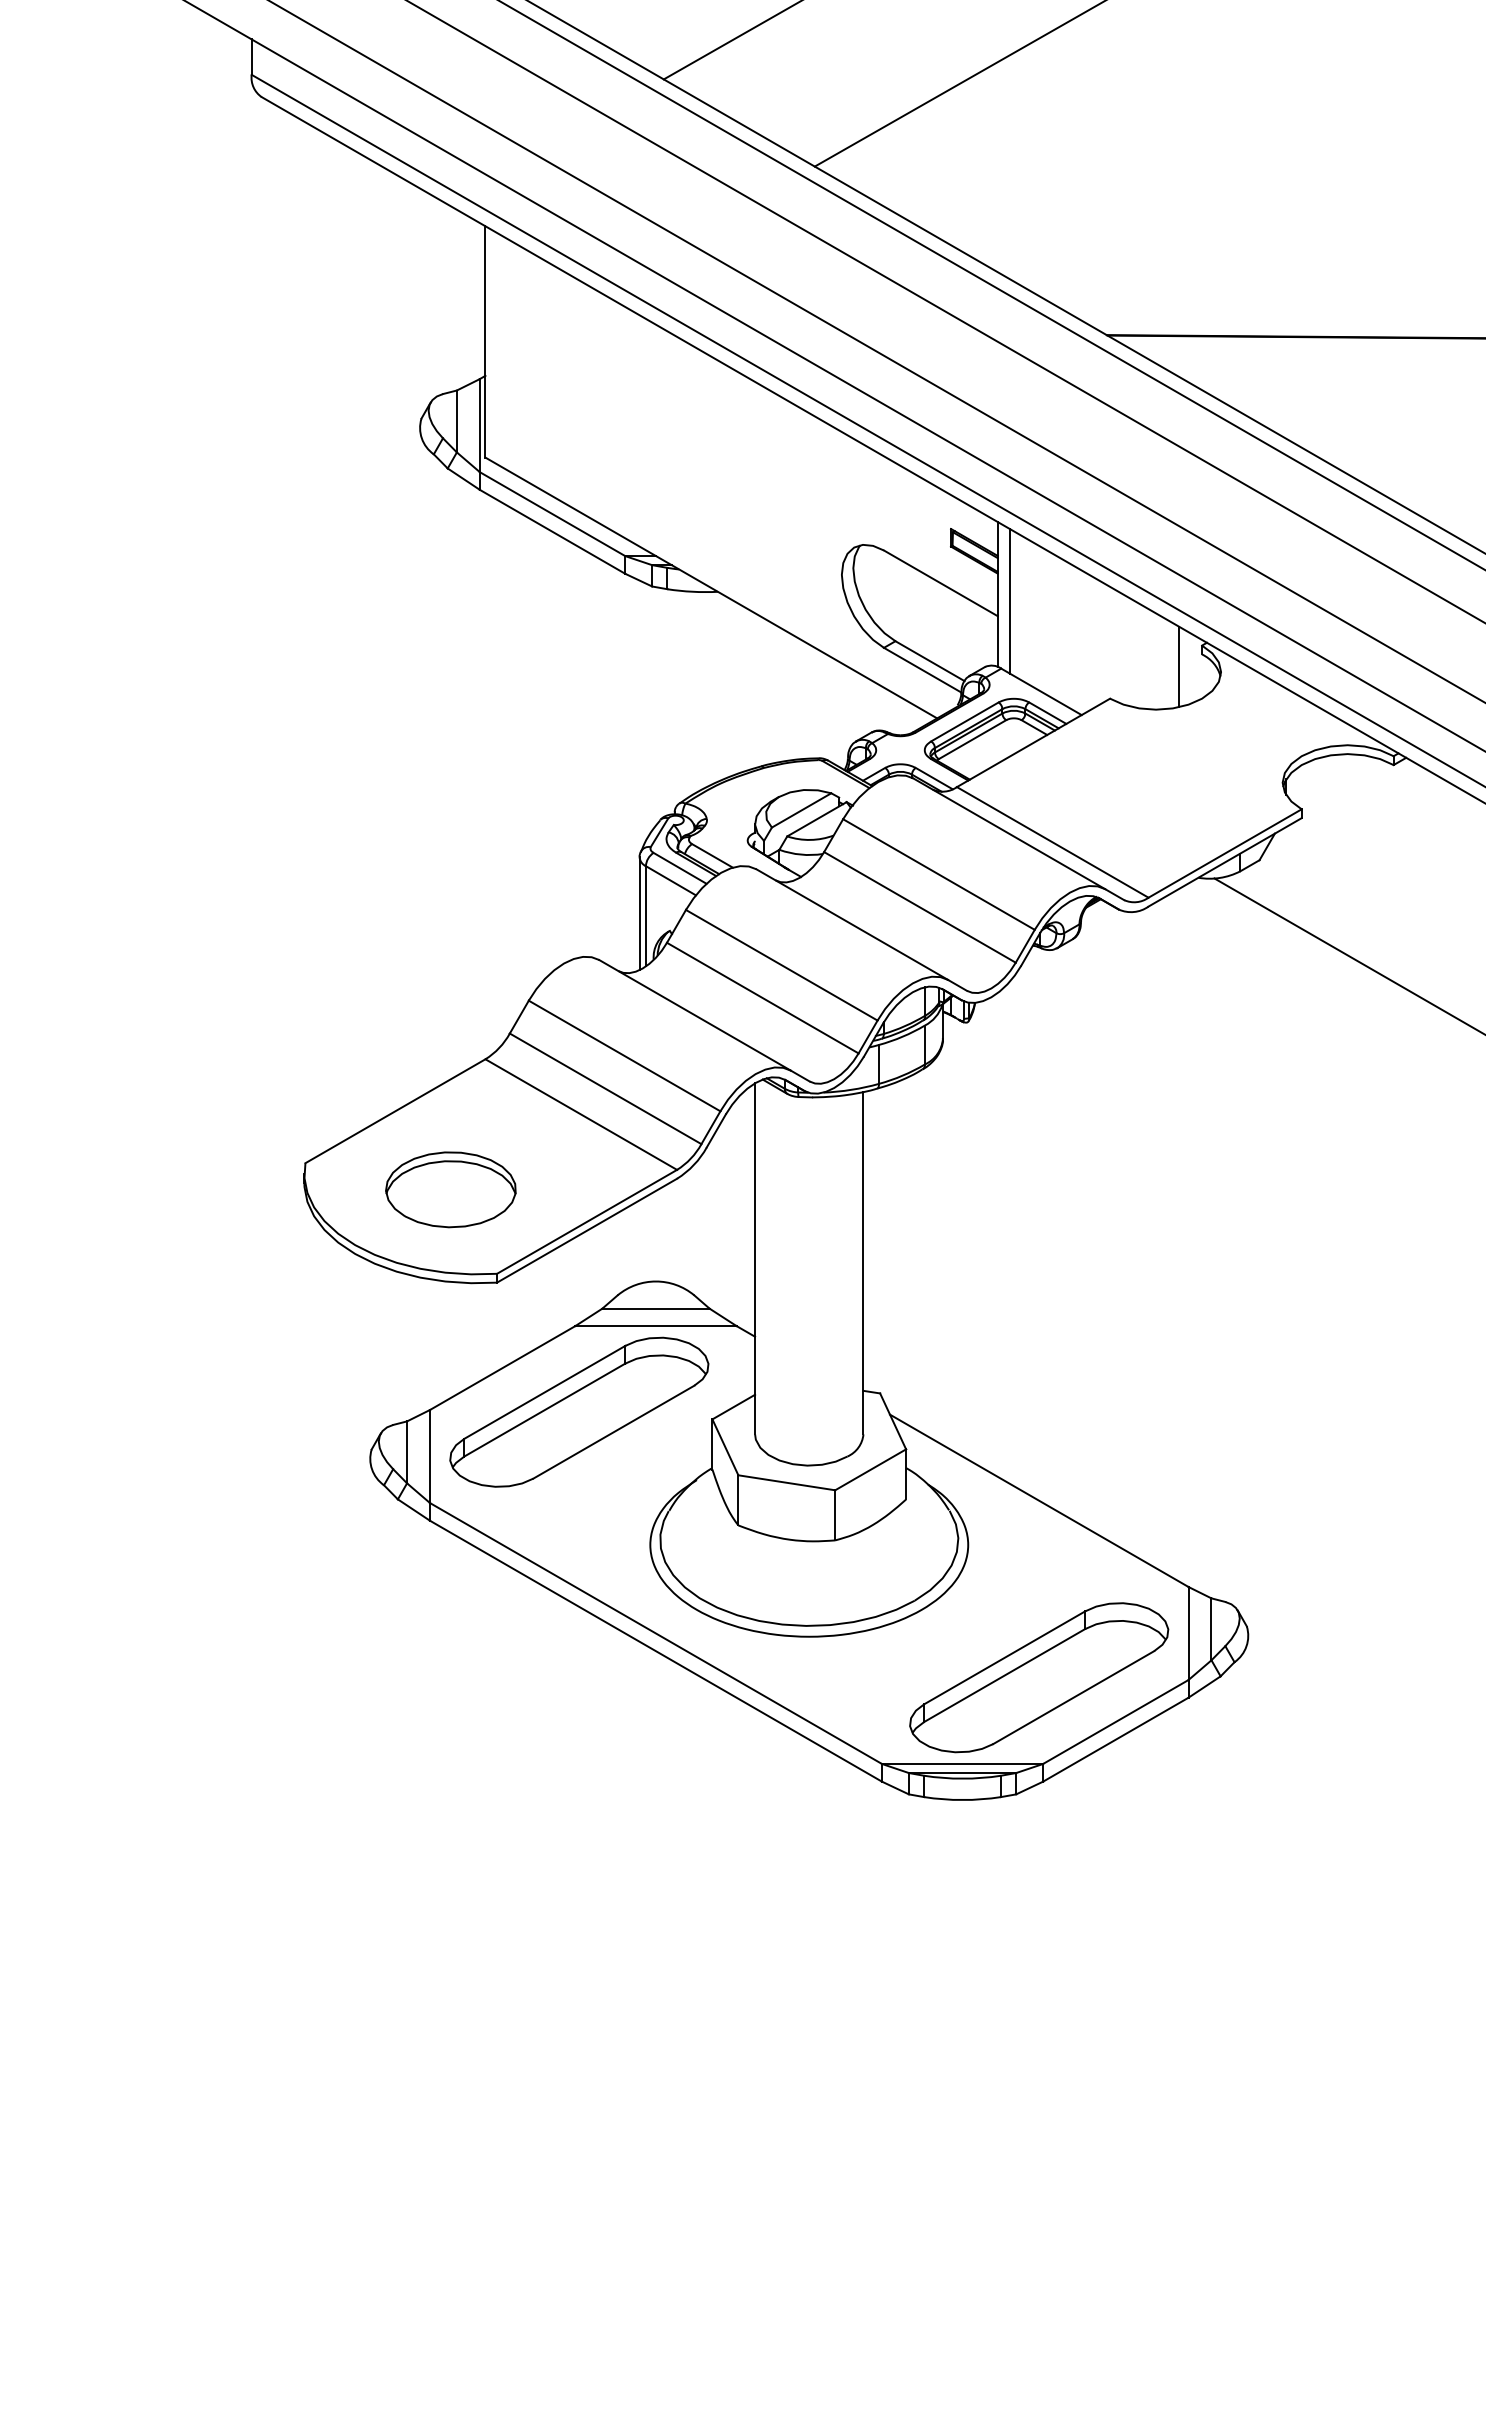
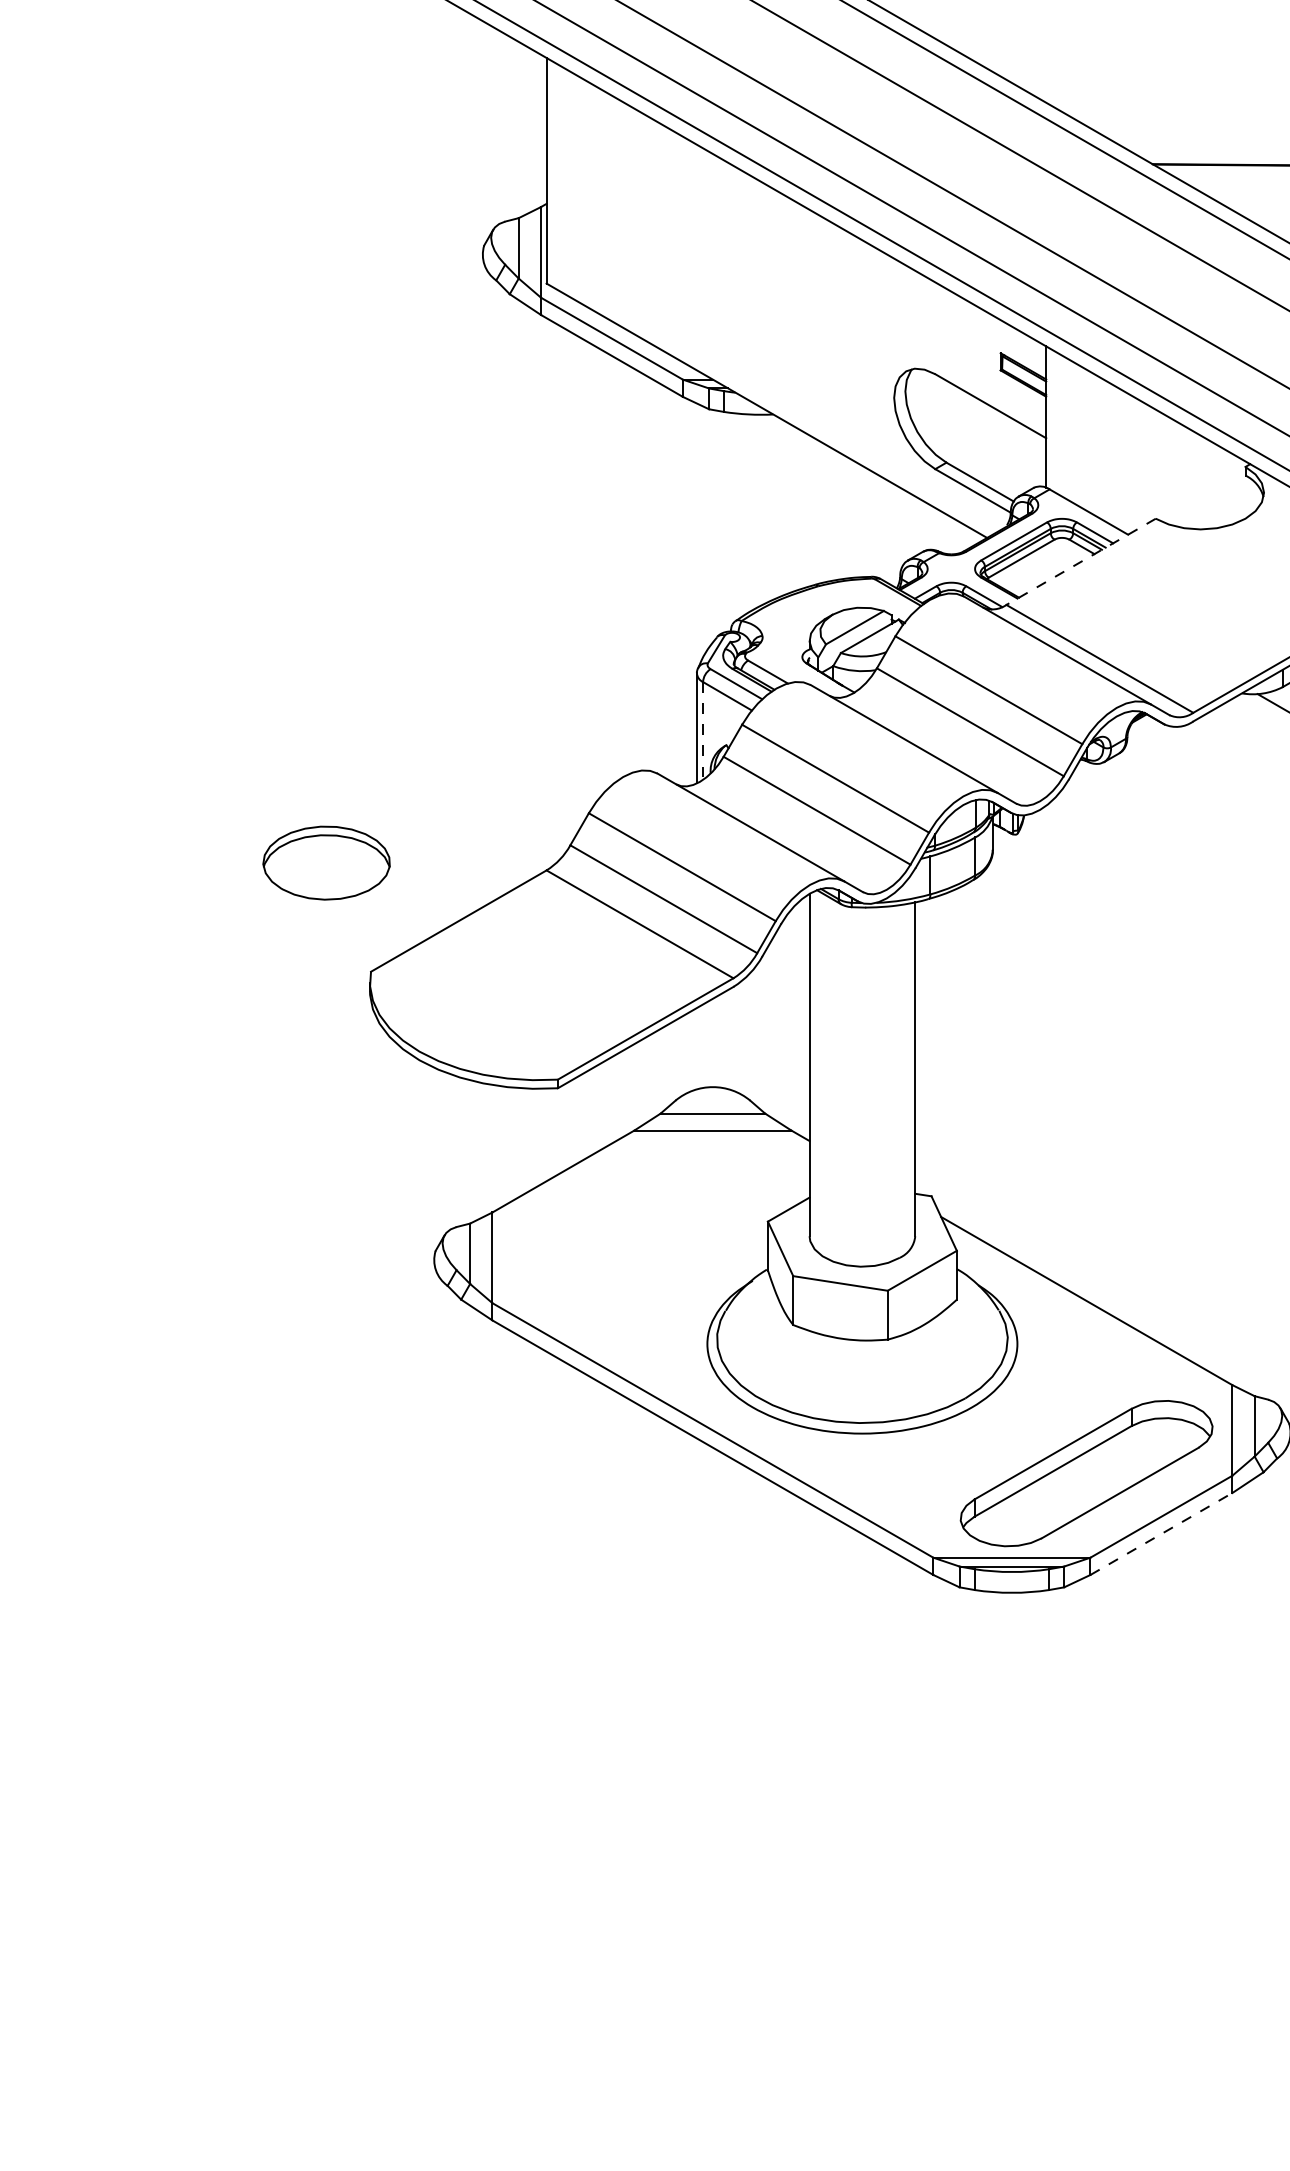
line: (1010, 601) -> (1058, 423), removed
line: (1179, 666) -> (1223, 487), removed
line: (1033, 743) -> (1081, 562), solid -> dashed
line: (645, 916) -> (702, 731), solid -> dashed
part: (450, 1189) -> (326, 862), moved
part: (579, 1411) -> (638, 1213), removed
line: (1115, 1739) -> (1161, 1533), solid -> dashed

